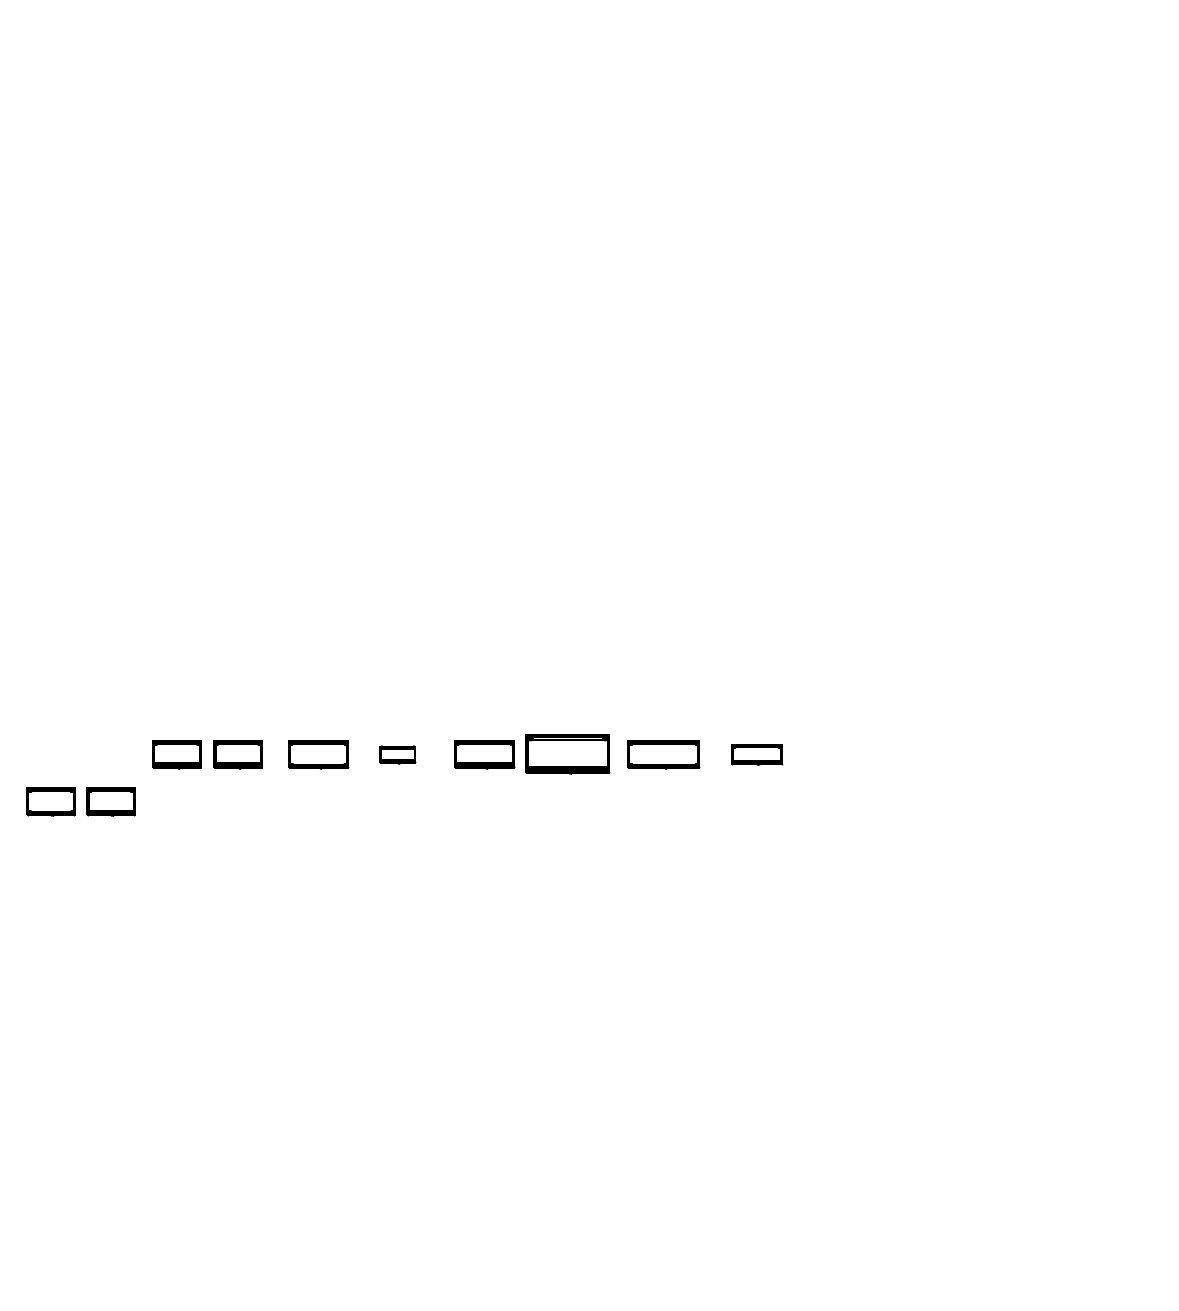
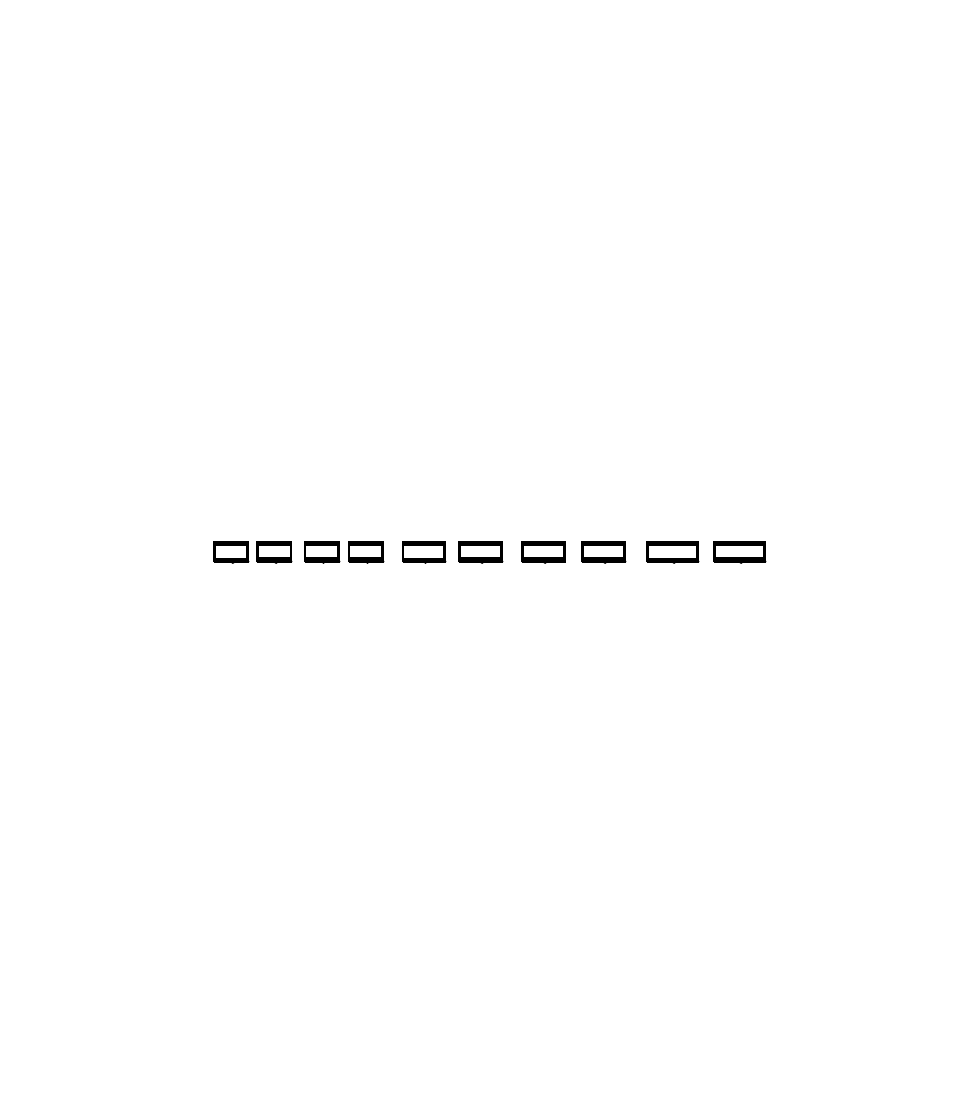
part: (397, 755) -> (480, 552), size x1.67
part: (568, 755) -> (603, 552), size x0.71
part: (756, 755) -> (739, 552), size x1.43
part: (80, 802) -> (252, 552), moved

